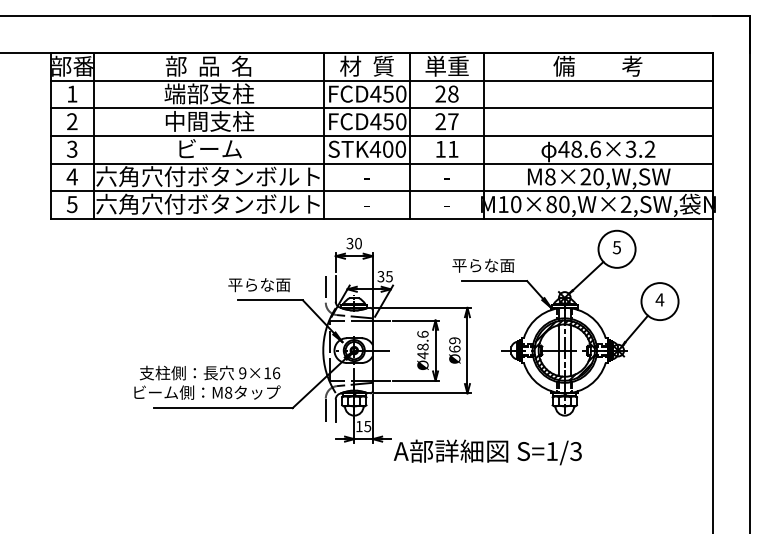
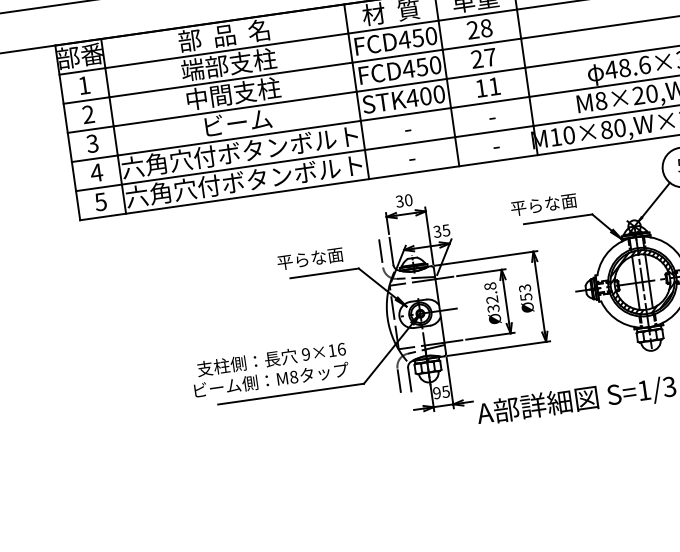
text: (422, 344) -> (491, 297), Ø48.6 -> Ø32.8
text: (454, 344) -> (525, 292), Ø69 -> Ø53
text: (358, 426) -> (436, 393), 15 -> 95

